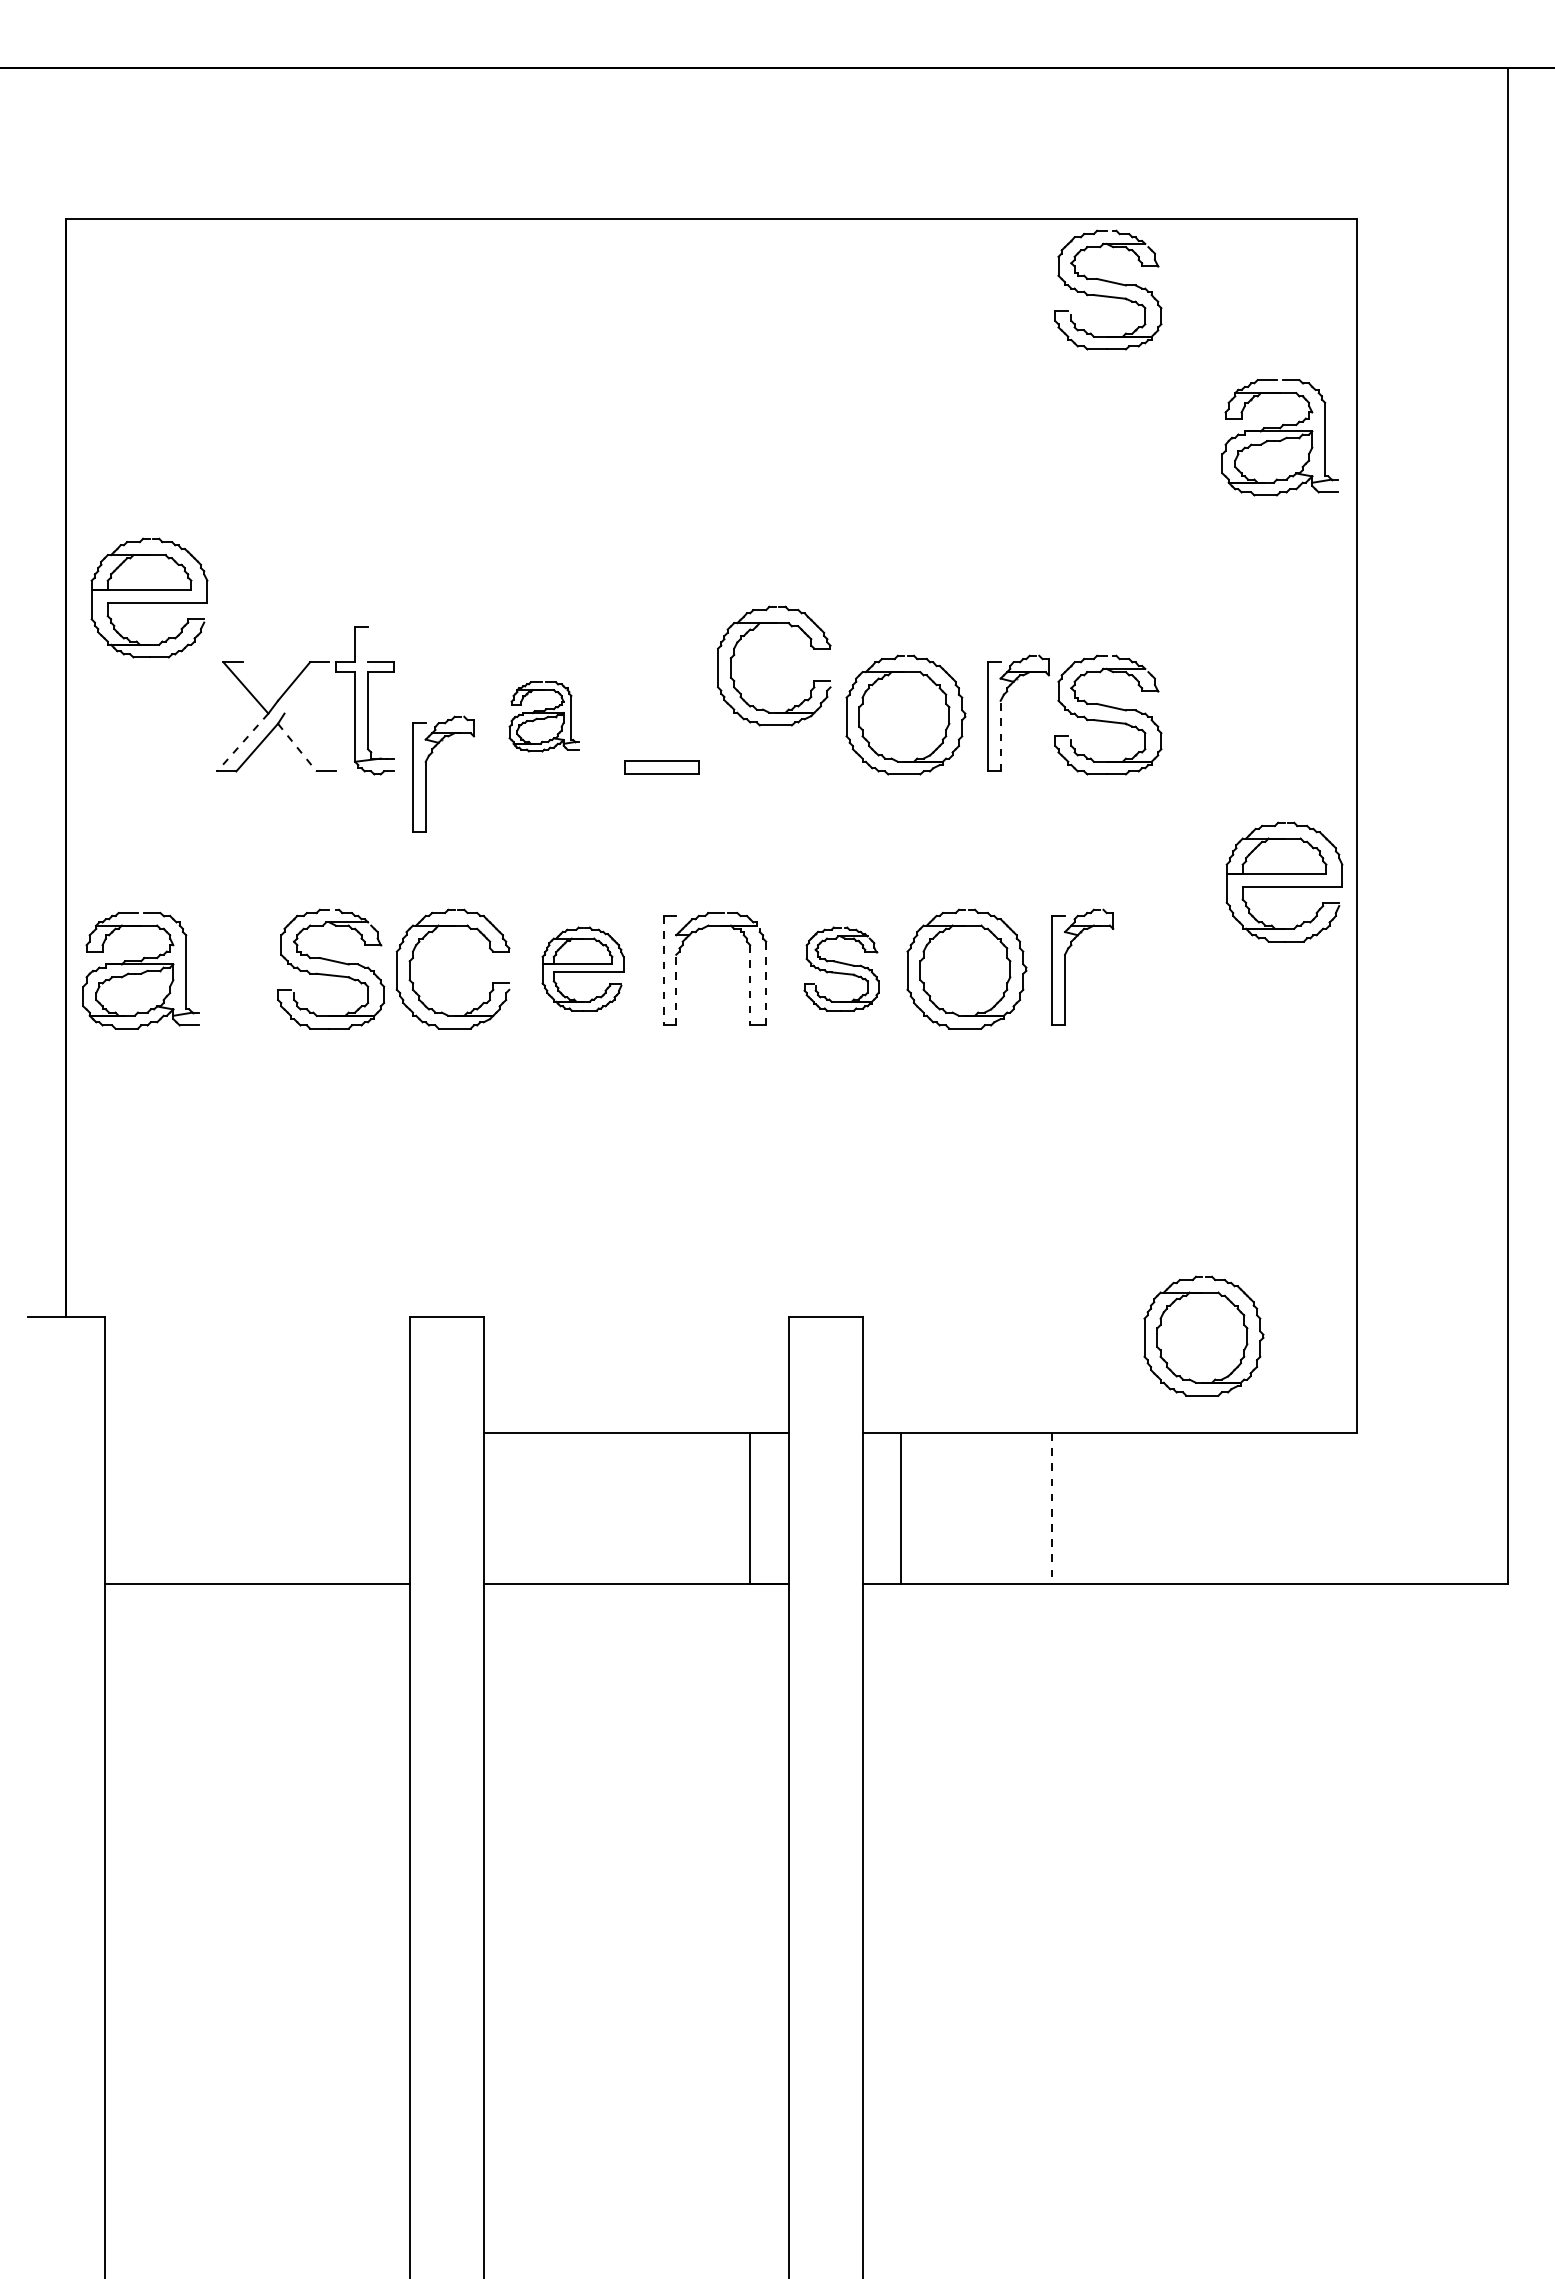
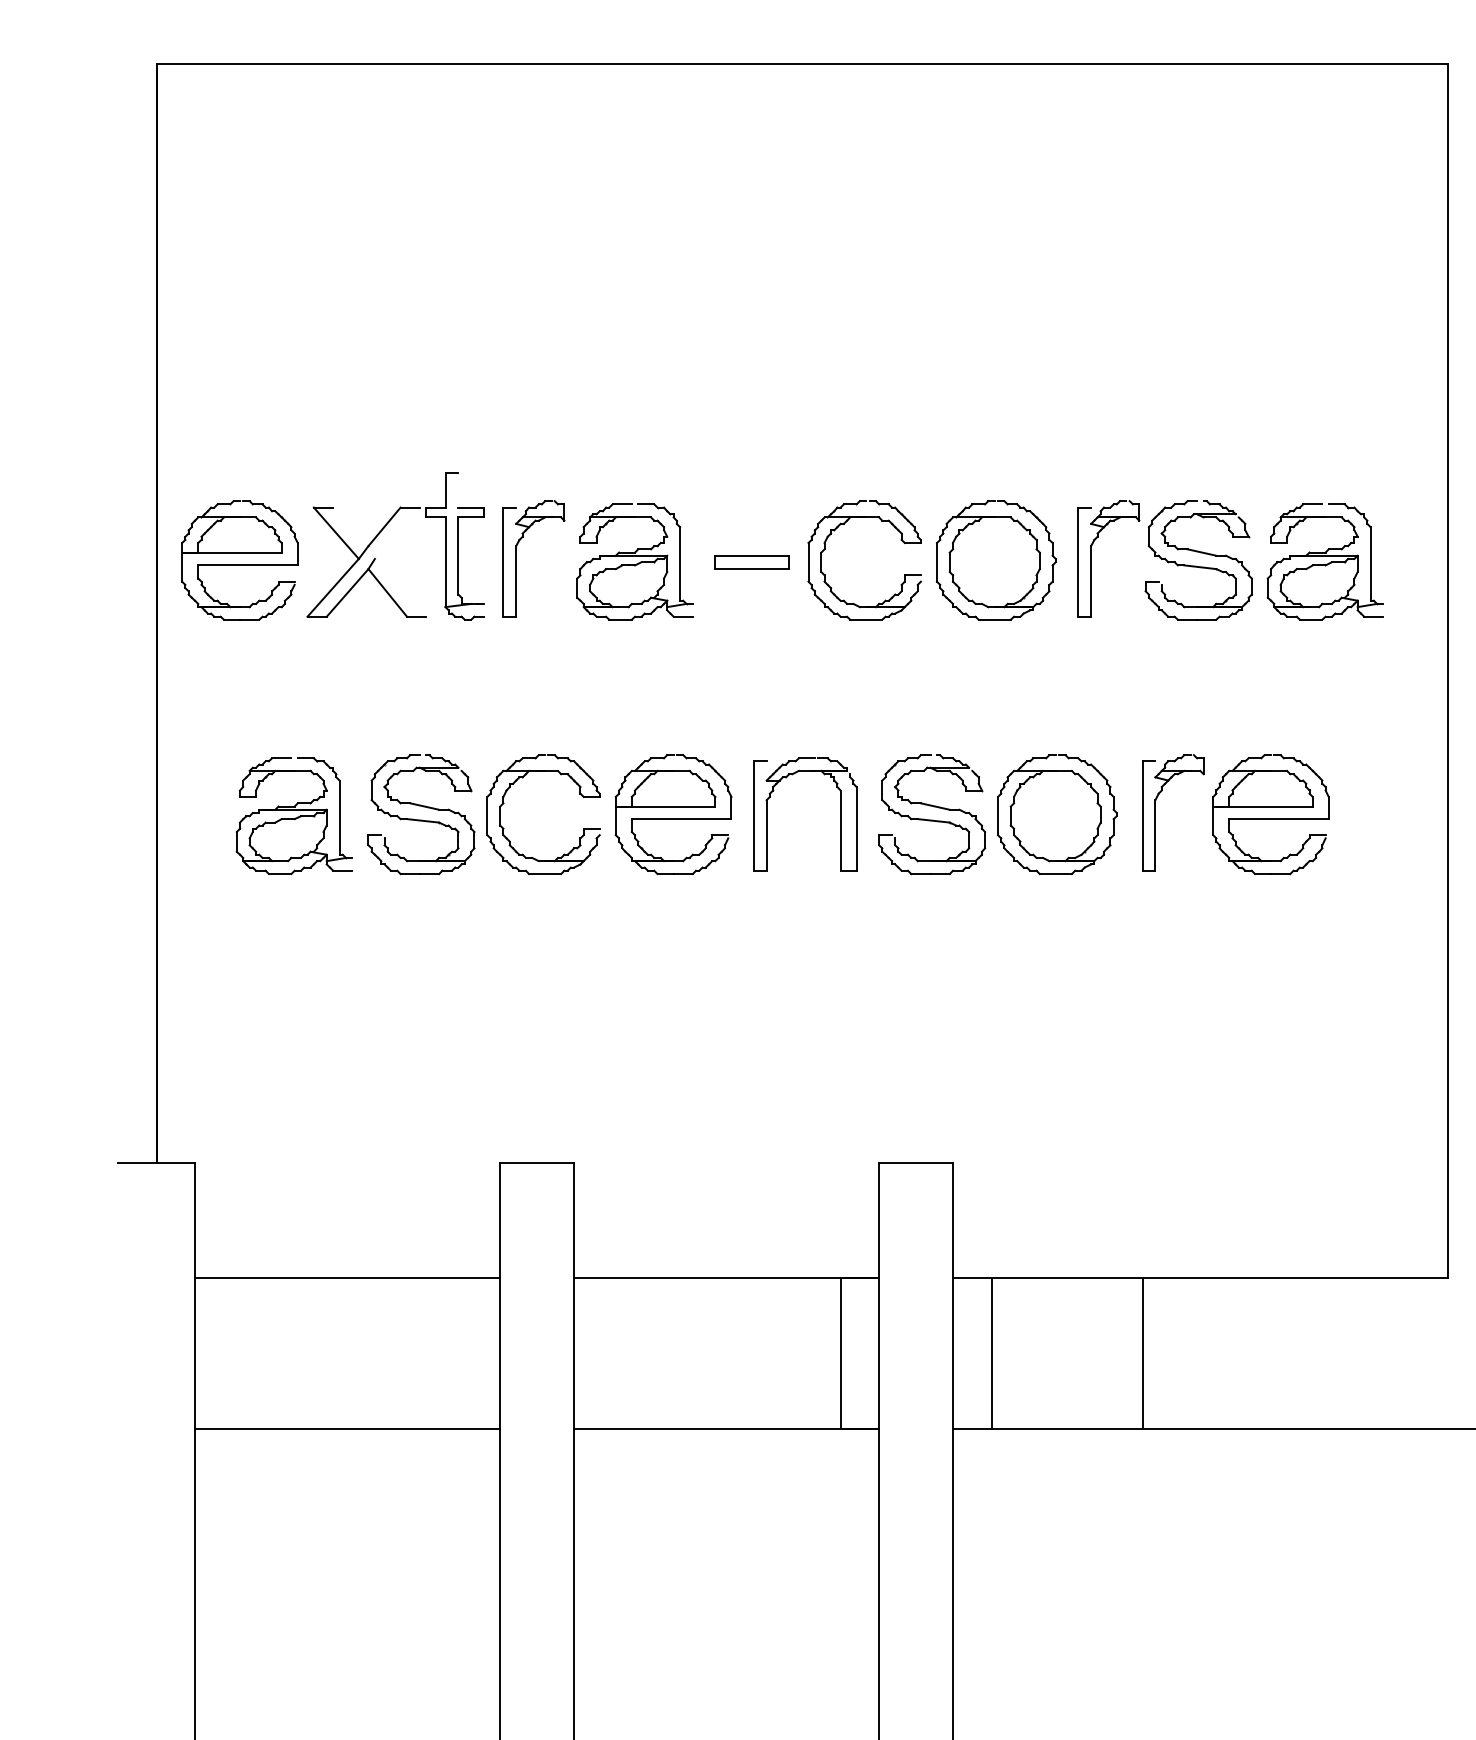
part: (1108, 289) -> (1198, 134), removed
part: (1279, 437) -> (1324, 561), moved
part: (149, 597) -> (239, 559), moved
part: (735, 655) -> (825, 549), moved
part: (543, 716) -> (633, 561), size x1.67
line: (1000, 735) -> (1090, 580), dashed -> solid
line: (242, 742) -> (332, 587), dashed -> solid
line: (297, 747) -> (387, 592), dashed -> solid
part: (661, 767) -> (751, 562), moved
part: (426, 773) -> (516, 557), moved
part: (1284, 881) -> (1270, 813), moved
part: (582, 968) -> (672, 813), size x1.43
part: (841, 968) -> (931, 813), size x1.43
part: (140, 970) -> (293, 815), moved
line: (663, 970) -> (753, 815), dashed -> solid
line: (766, 983) -> (856, 828), dashed -> solid
line: (750, 985) -> (840, 830), dashed -> solid
line: (676, 989) -> (766, 834), dashed -> solid
part: (1203, 1335) -> (1293, 1180), removed
line: (256, 1433) -> (346, 1278), added
line: (1052, 1509) -> (1142, 1354), dashed -> solid

